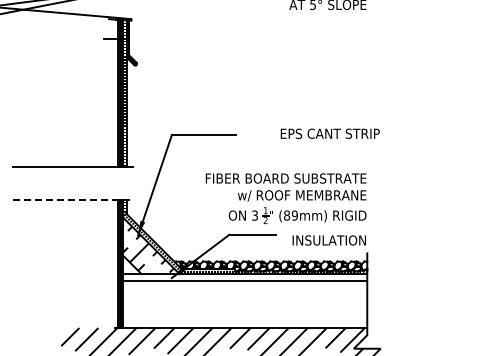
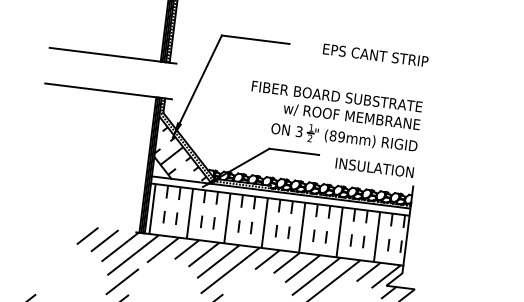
text: (329, 133) -> (375, 55), moved
line: (73, 200) -> (109, 91), dashed -> solid
hatch: (245, 304) -> (277, 224), added

